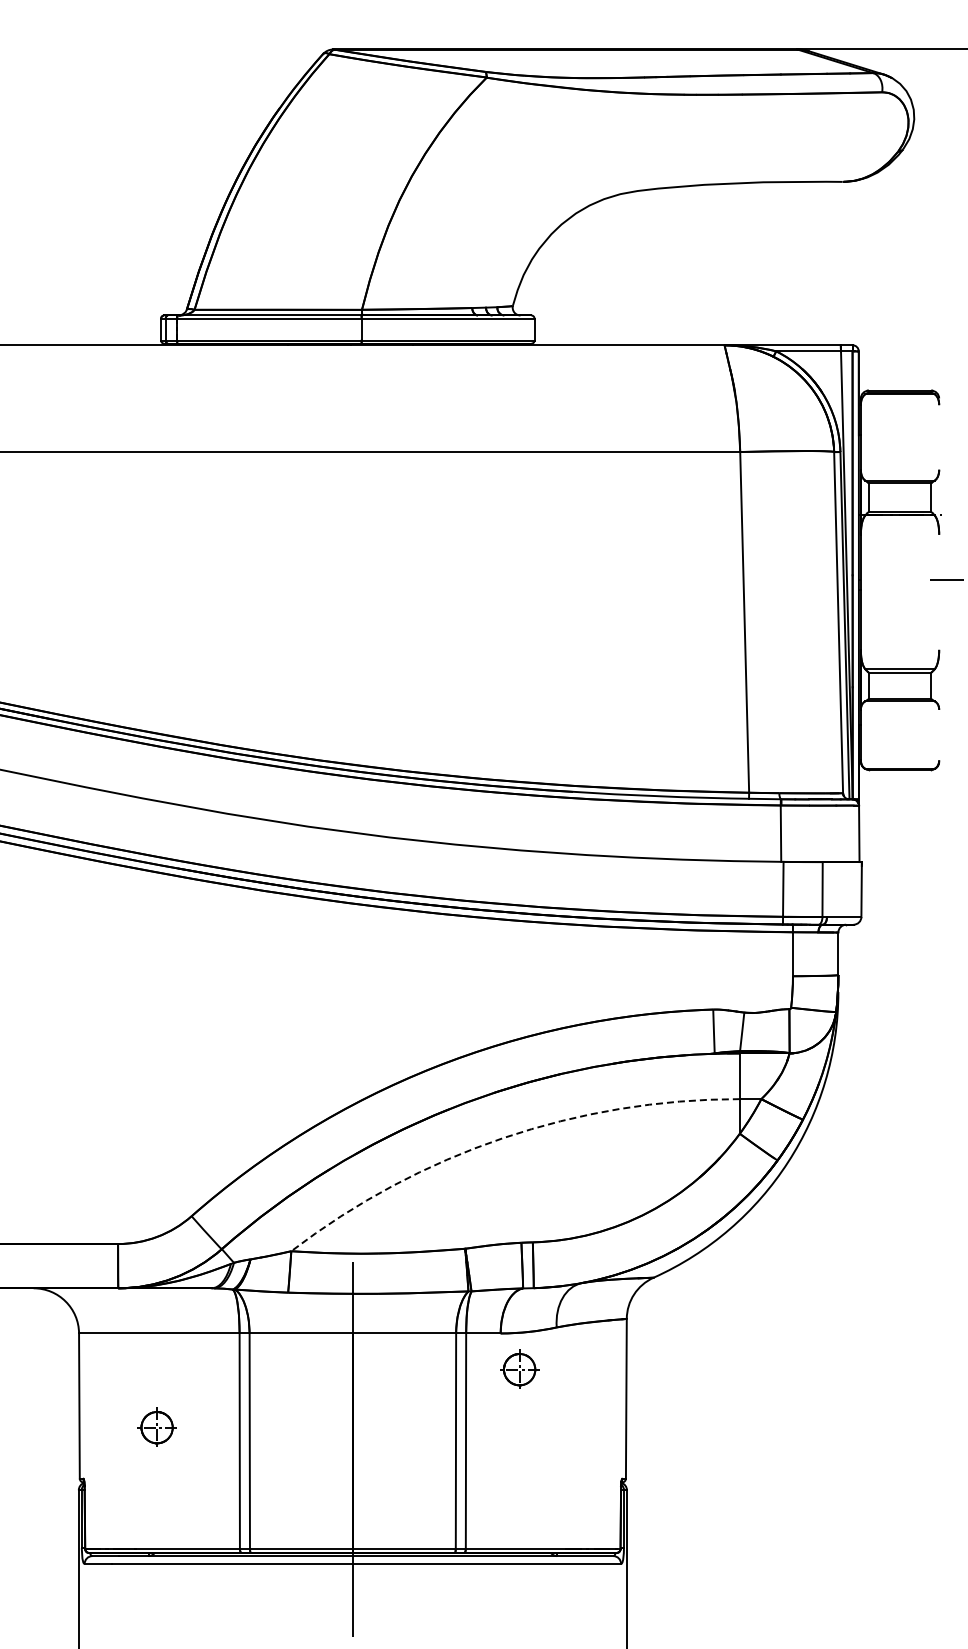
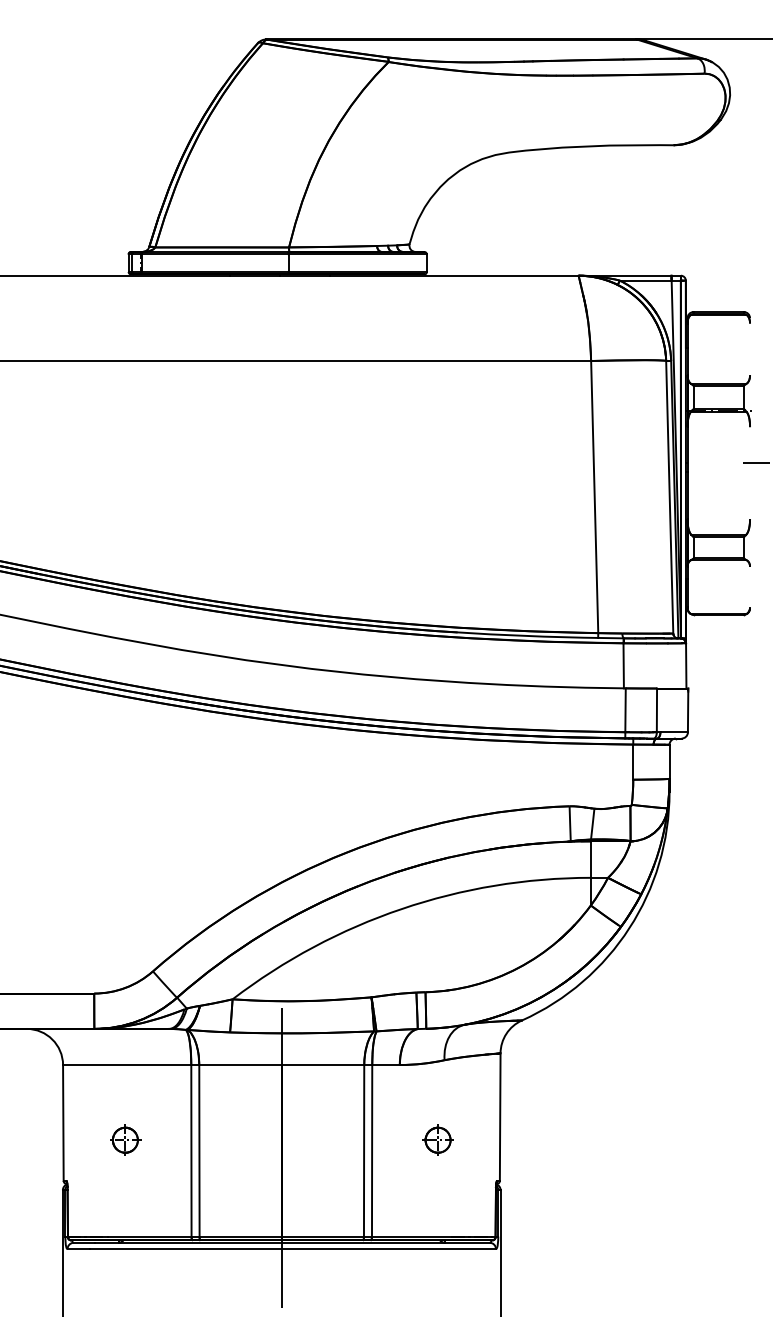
arc: (503, 1138) -> (402, 909), dashed -> solid
part: (519, 1368) -> (438, 1139), moved

